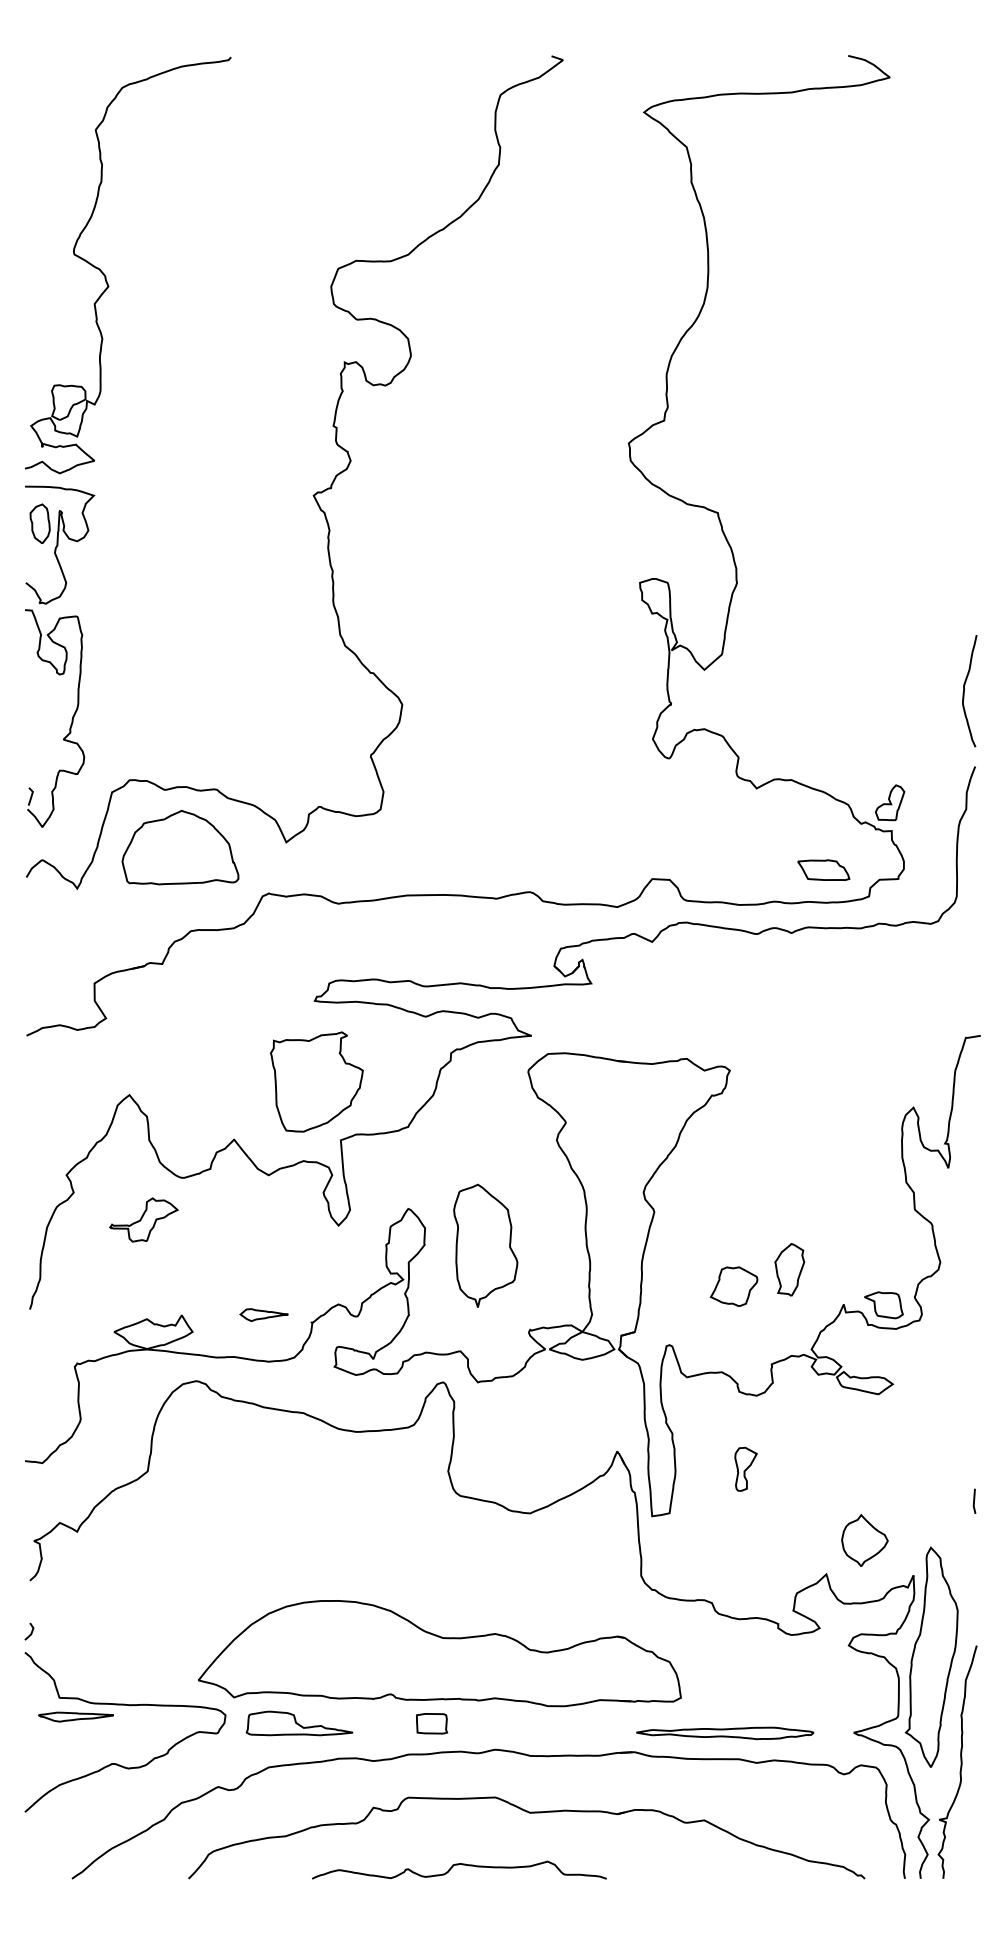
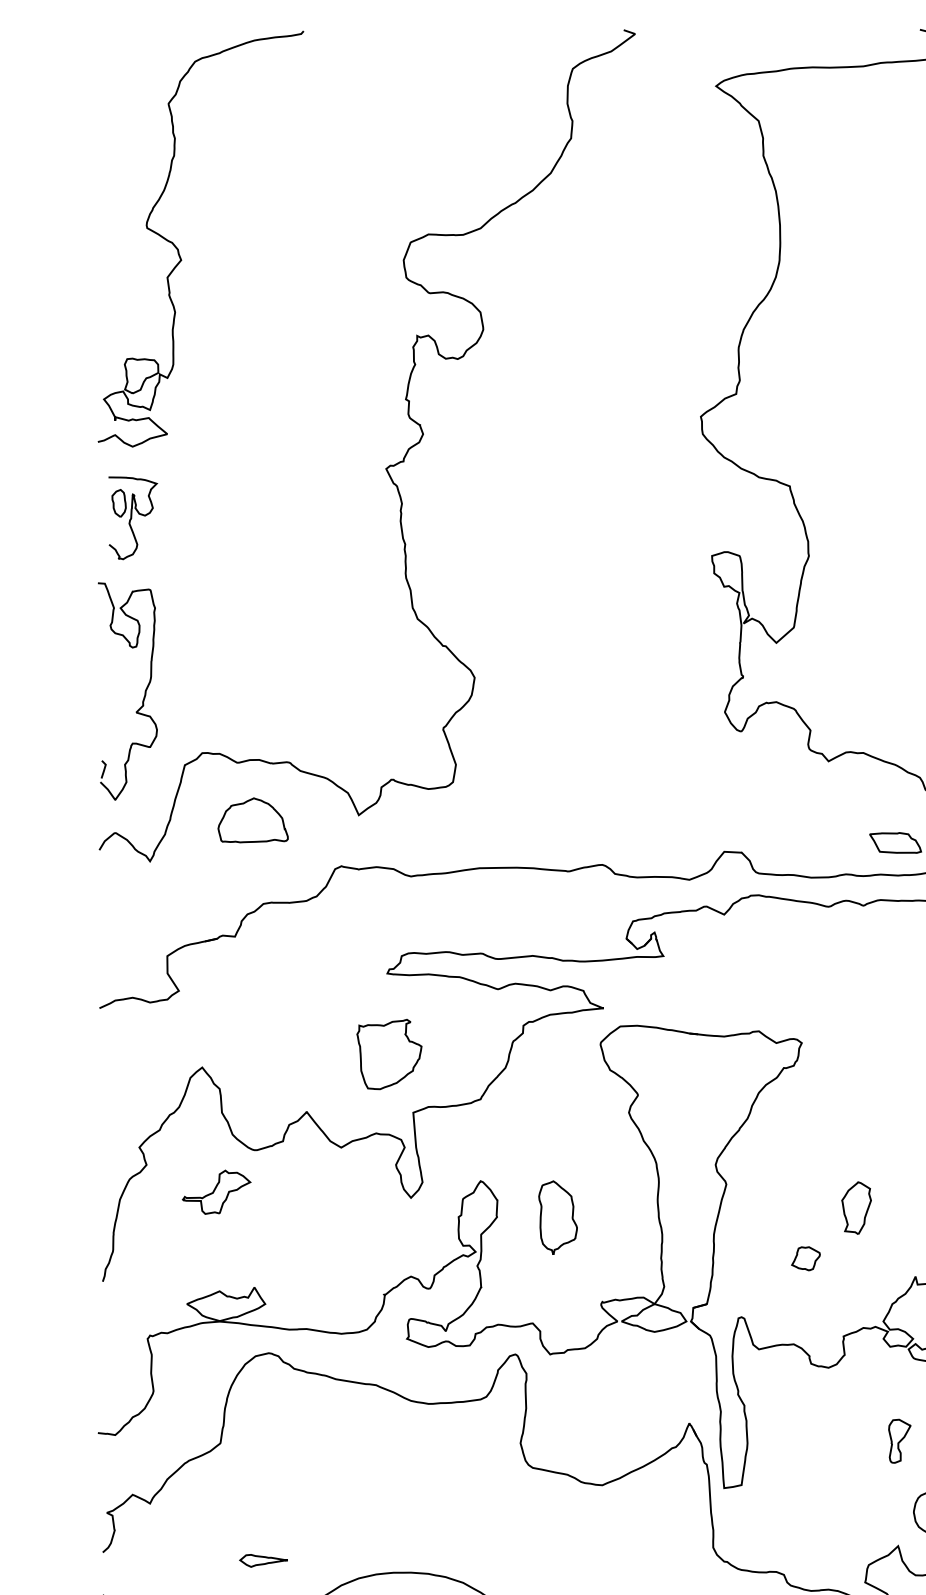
part: (60, 544) -> (133, 517), size x0.7
part: (180, 847) -> (253, 820), size x0.6
part: (316, 1081) -> (388, 1053), size x0.7
part: (485, 1245) -> (557, 1217), size x0.6
part: (789, 1269) -> (856, 1207), moved
part: (733, 1286) -> (805, 1258), size x0.6
part: (263, 1315) -> (263, 1561), moved
part: (745, 1468) -> (899, 1440), moved

